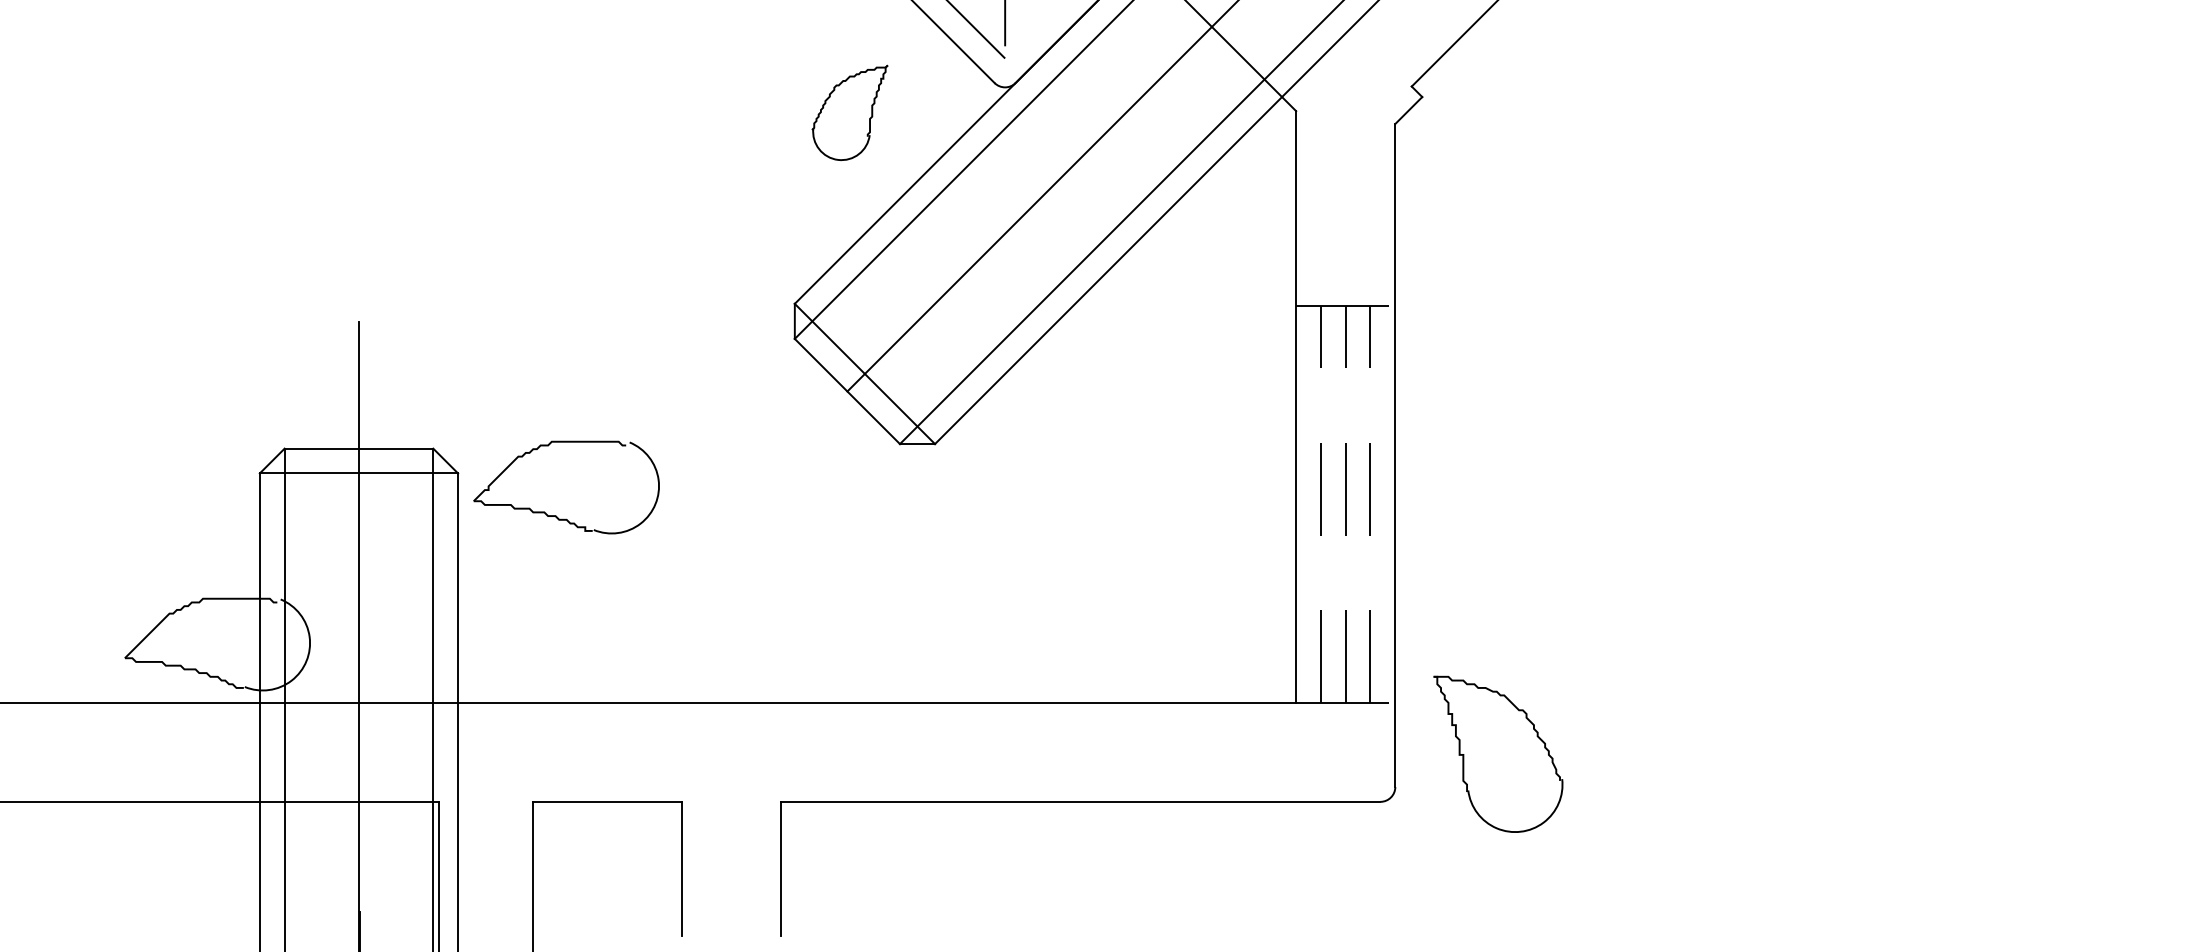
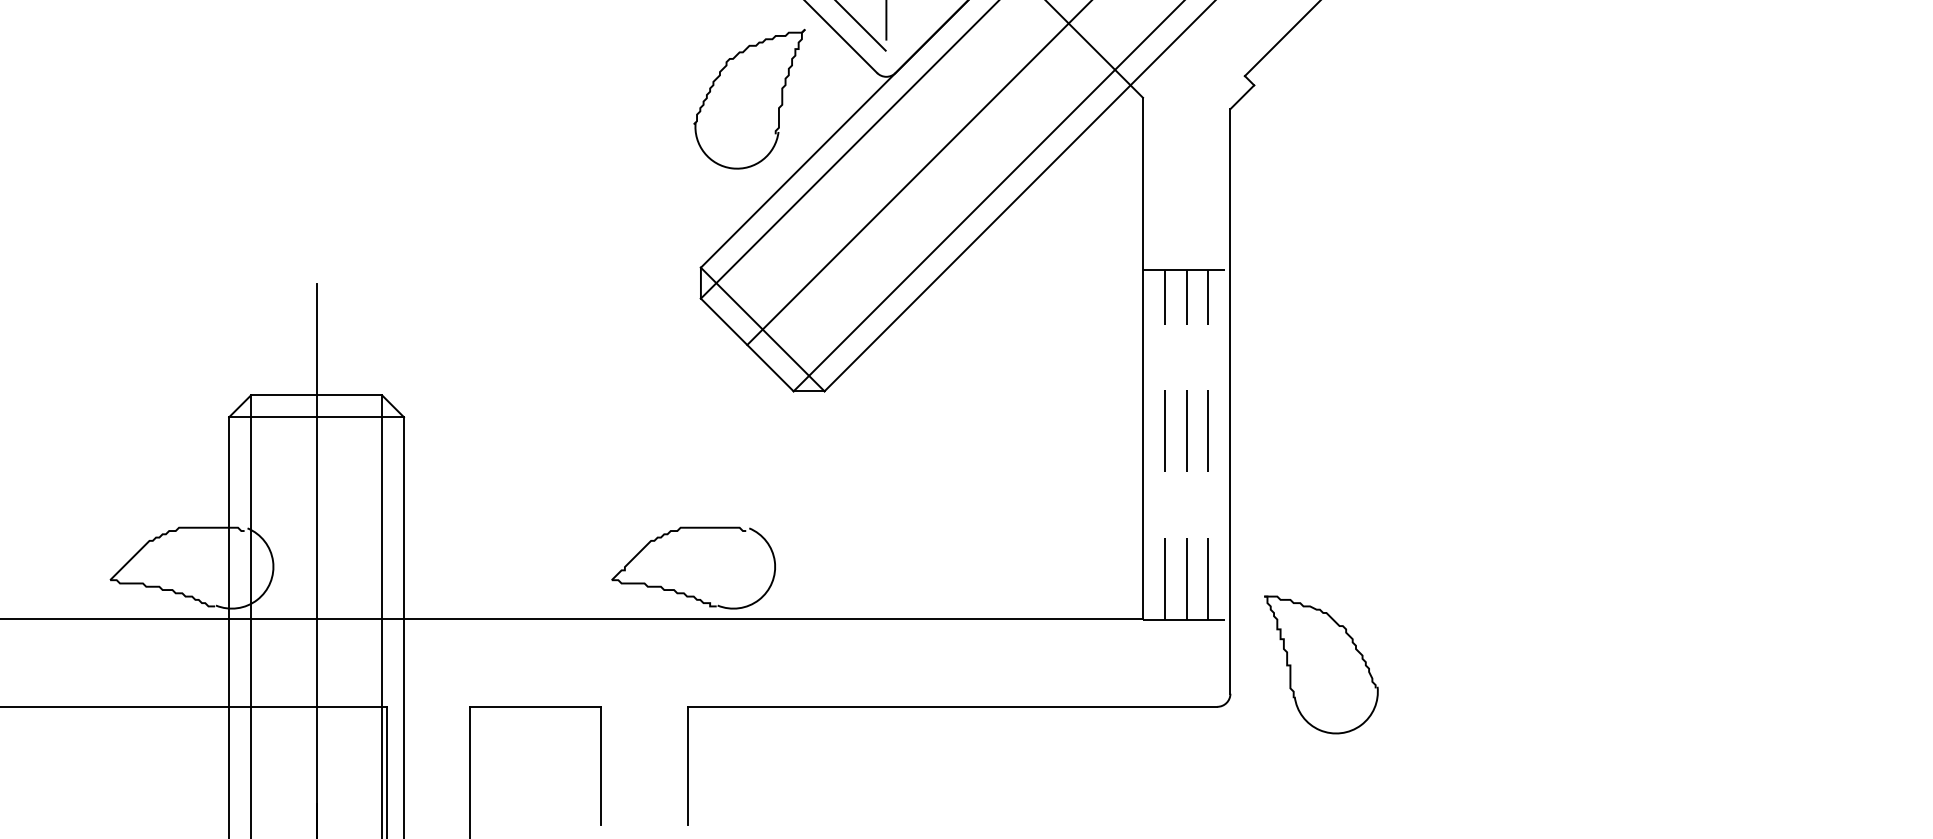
part: (849, 112) -> (749, 98), size x1.67
part: (556, 515) -> (684, 592), moved

